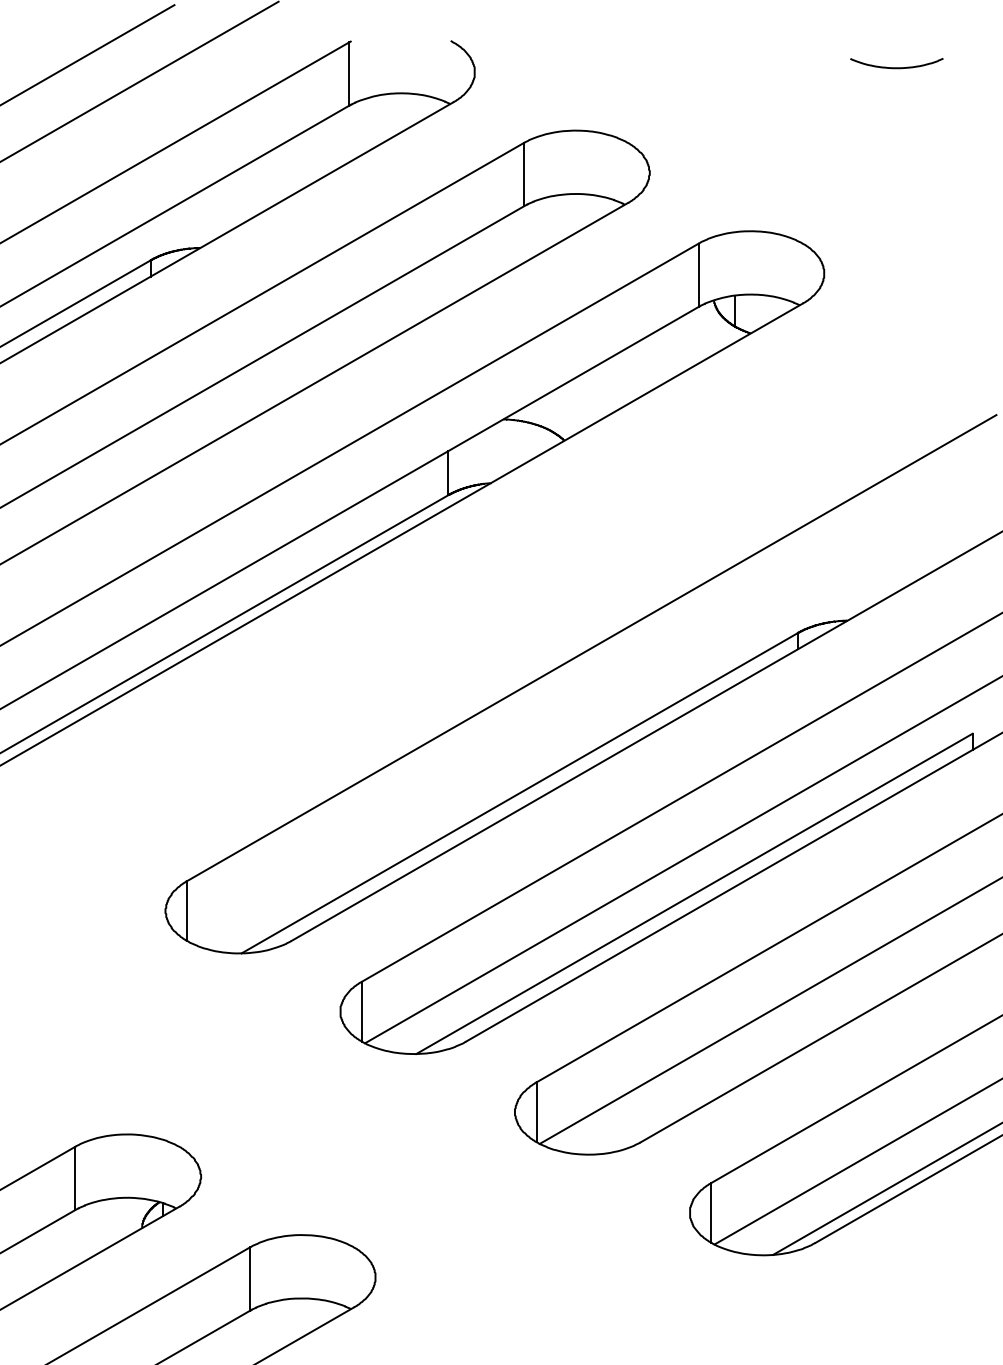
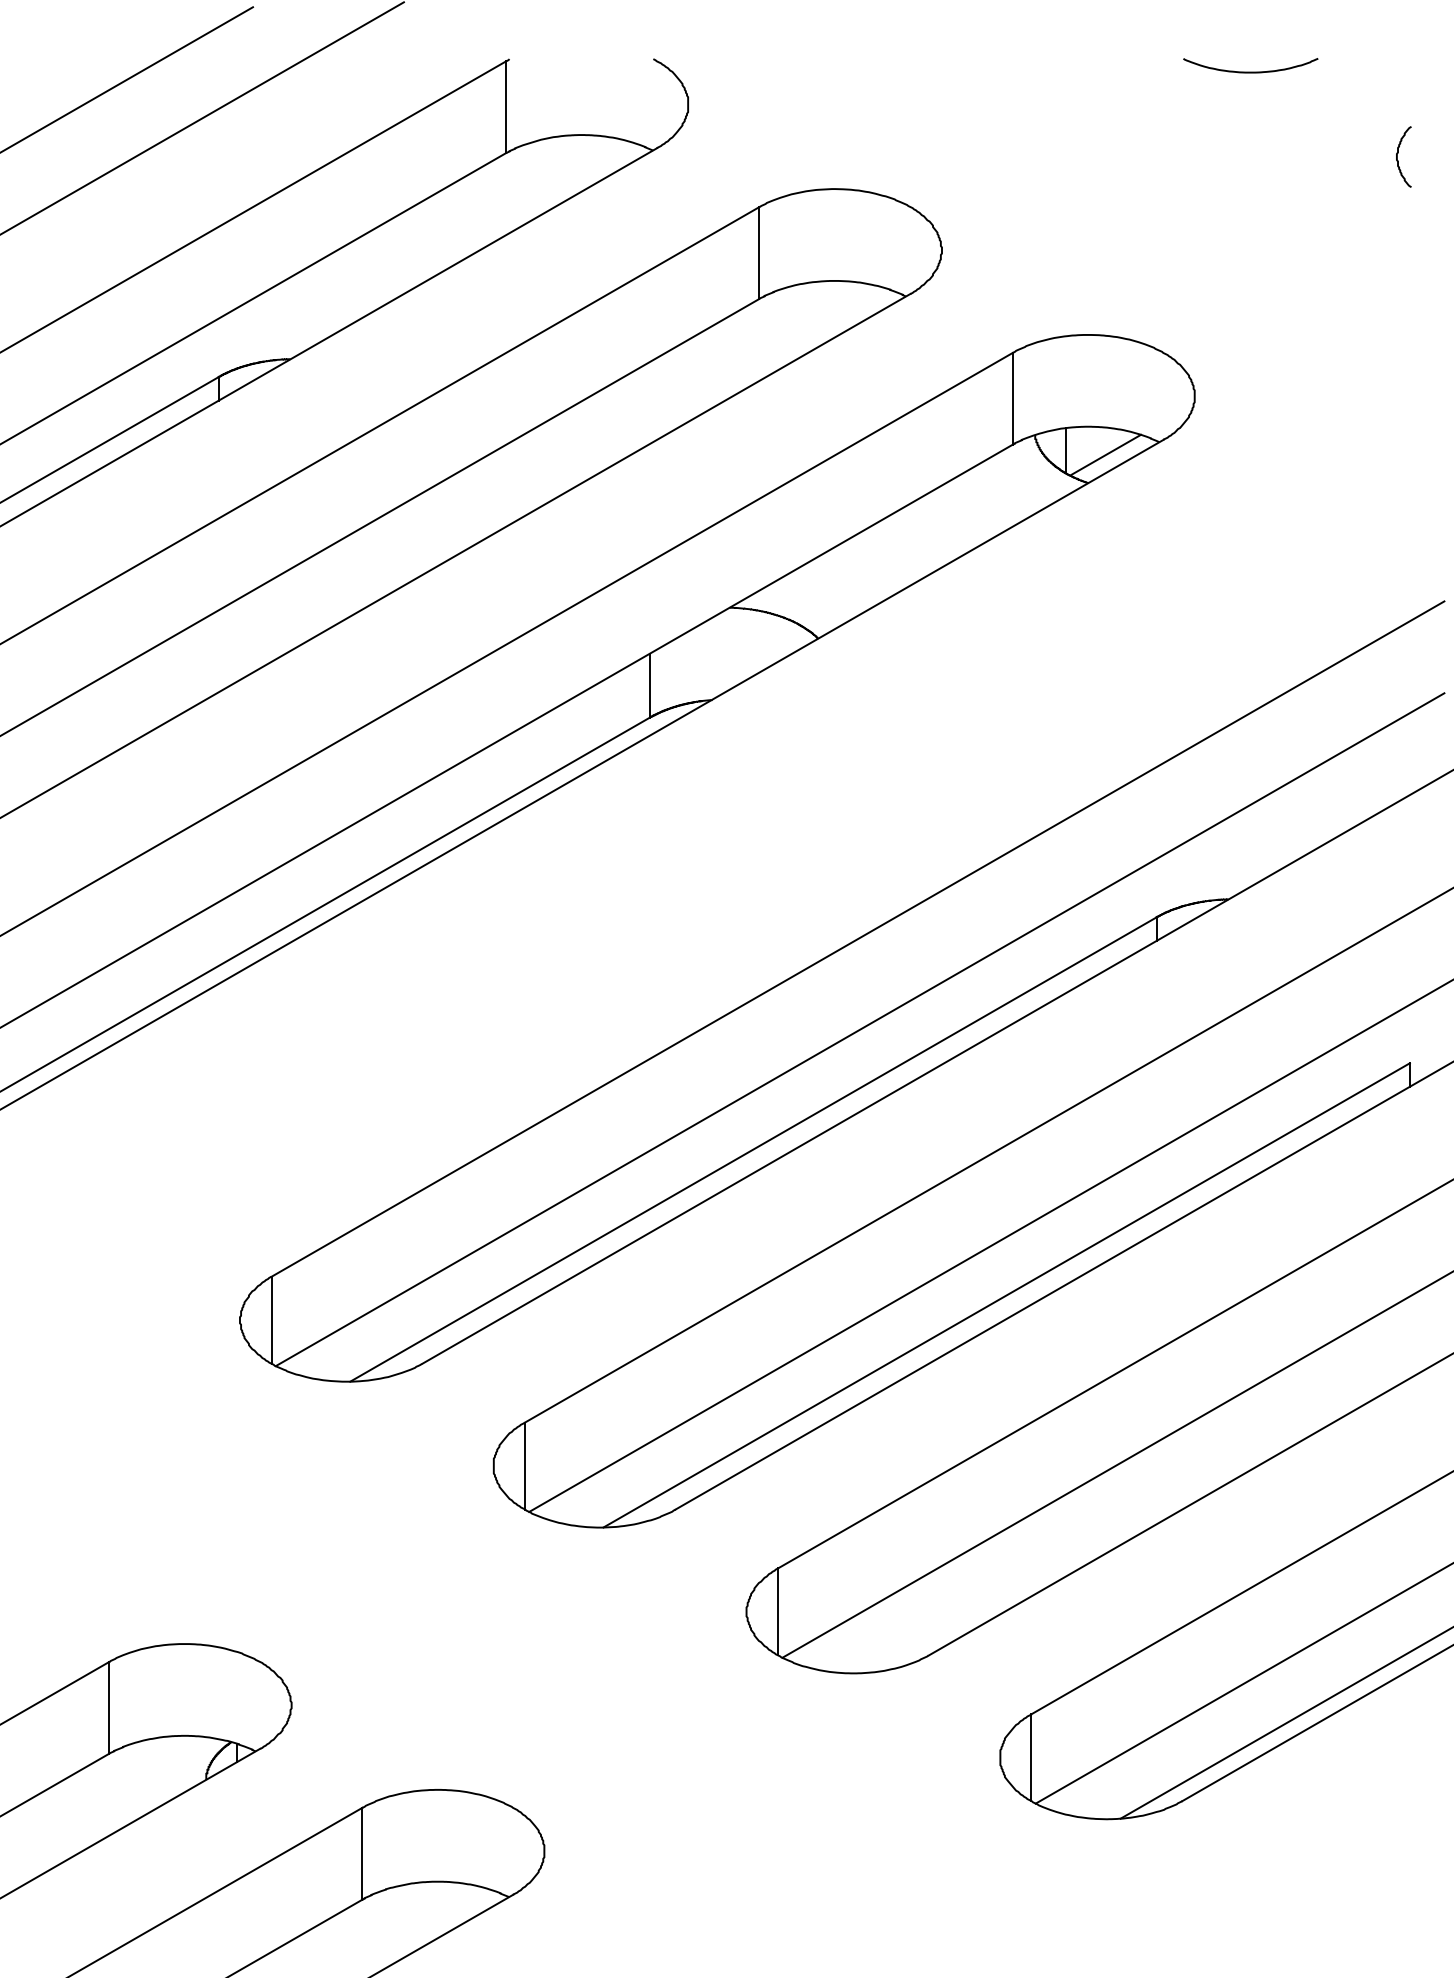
curve: (896, 67) -> (1250, 71), moved
curve: (964, 108) -> (1398, 157), added
line: (762, 314) -> (1105, 455), added
line: (593, 710) -> (860, 1029), added

